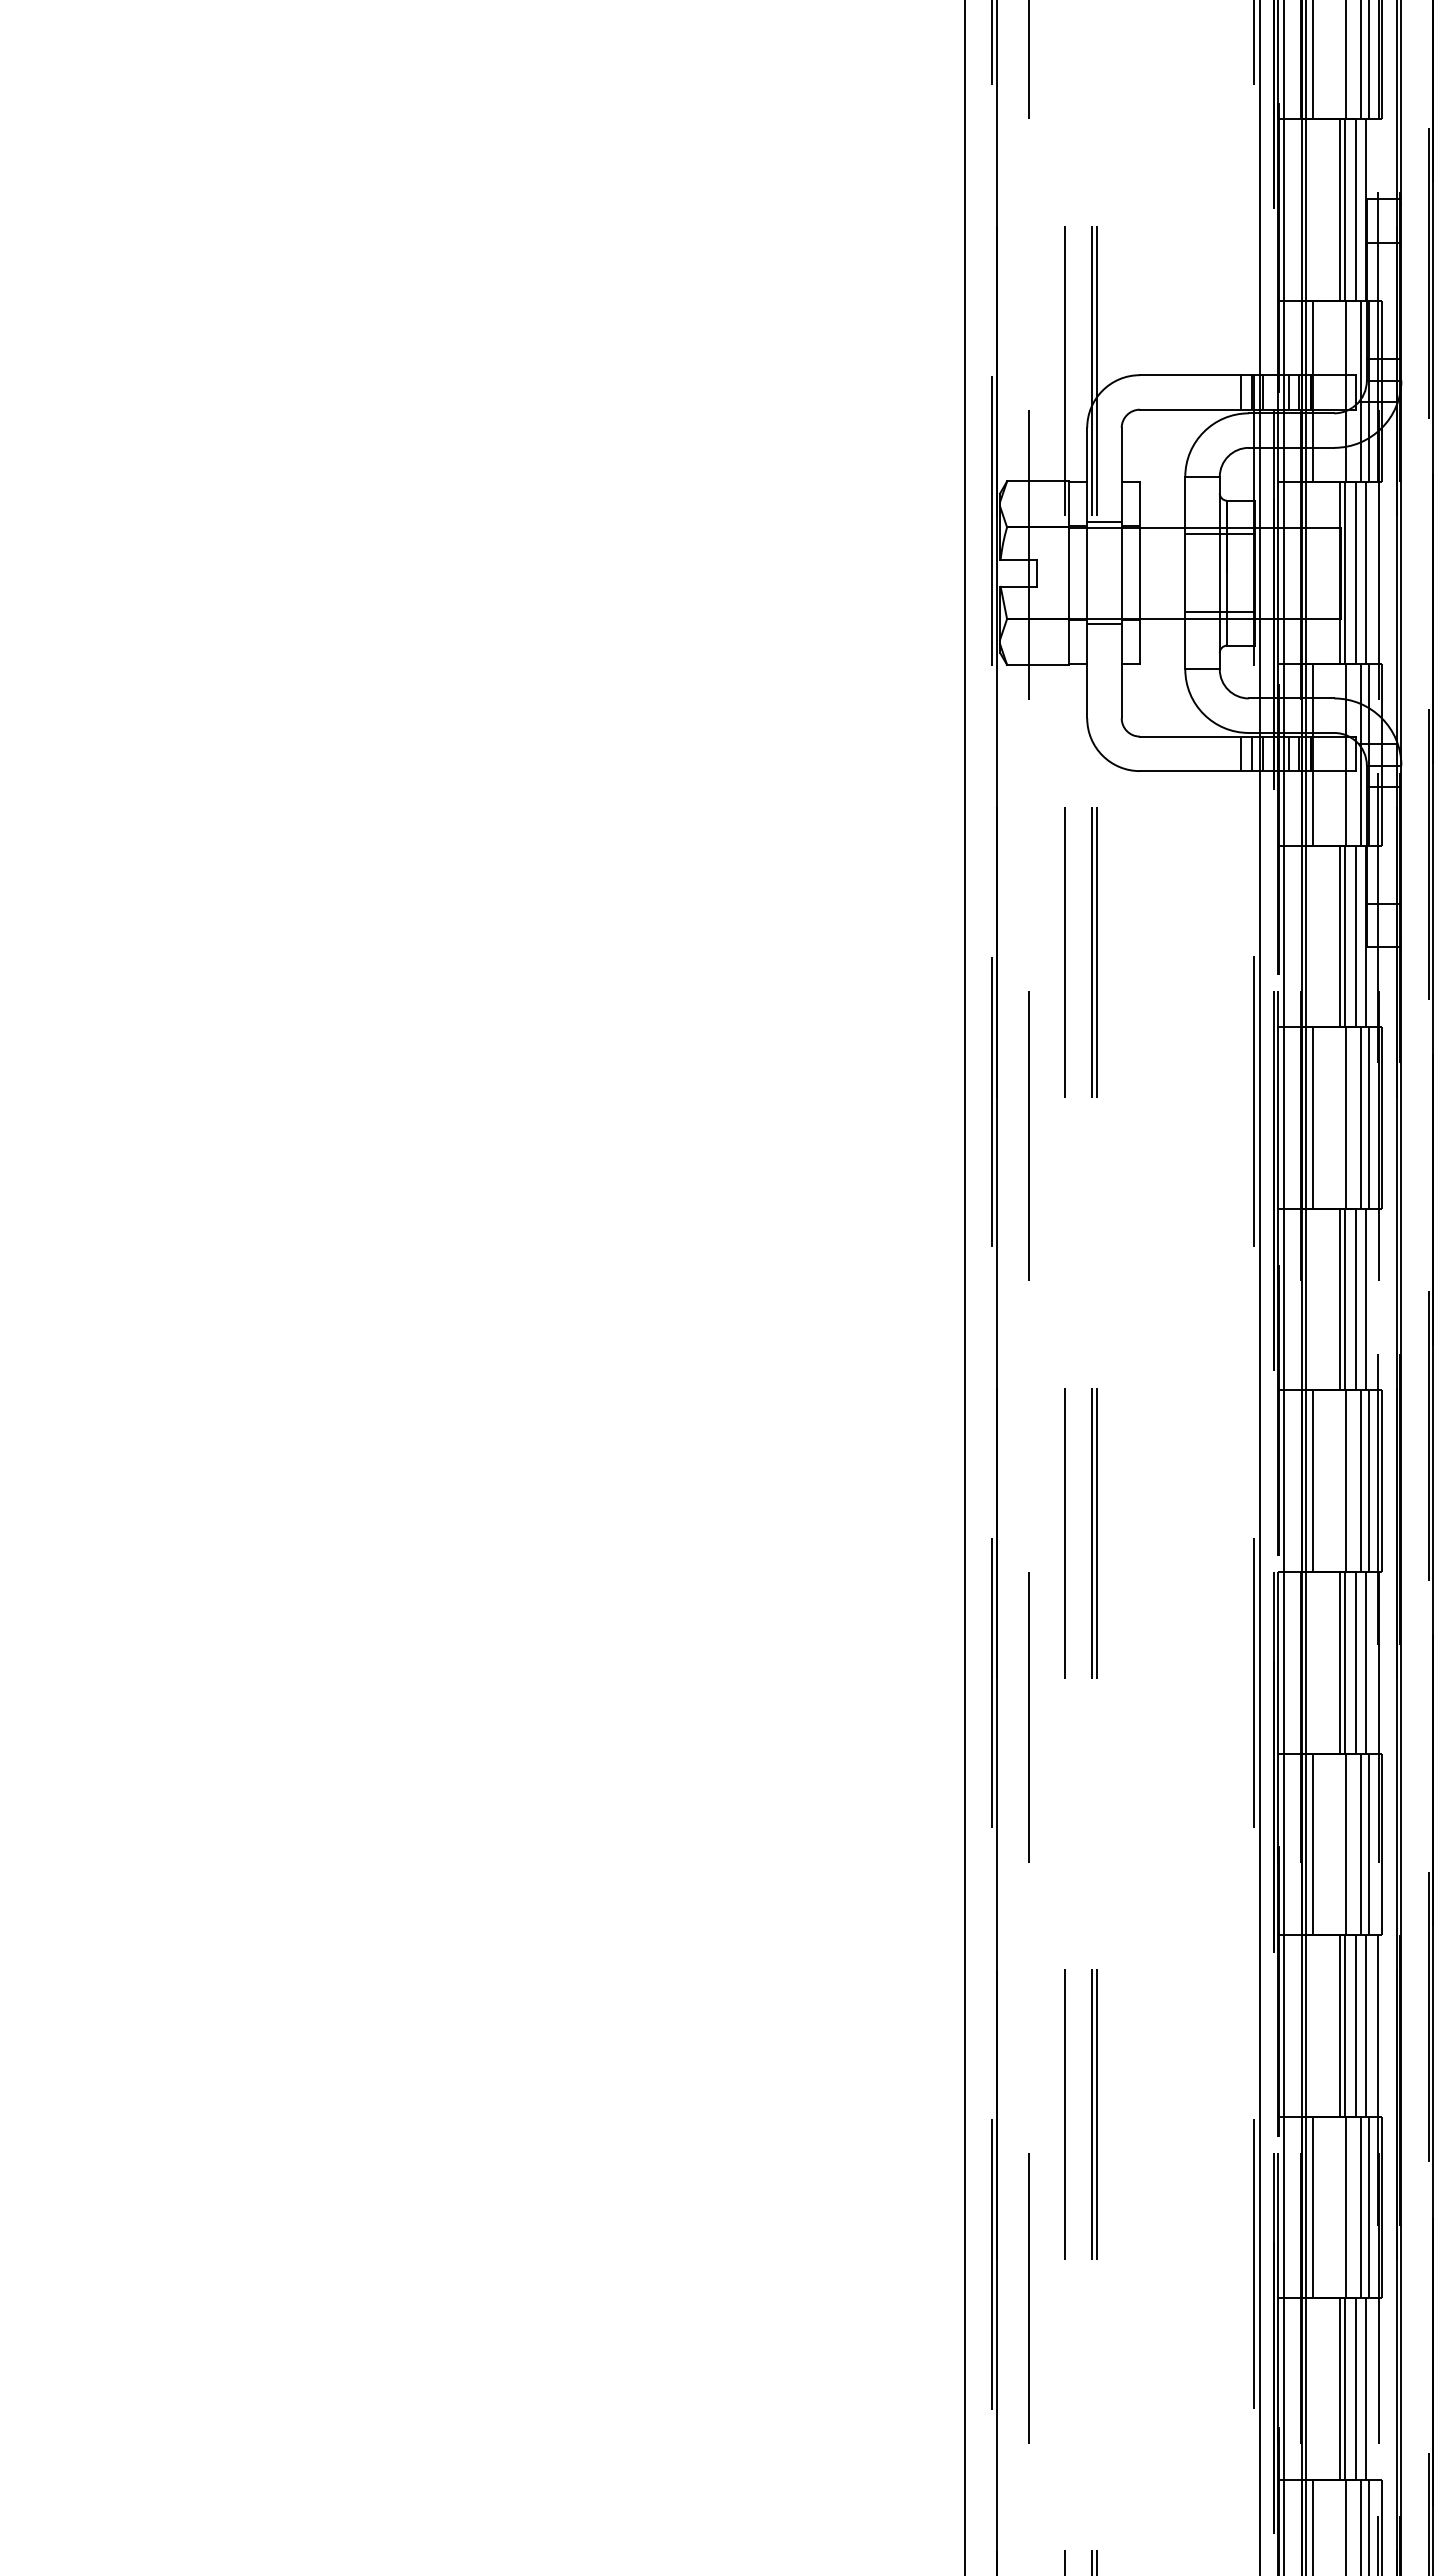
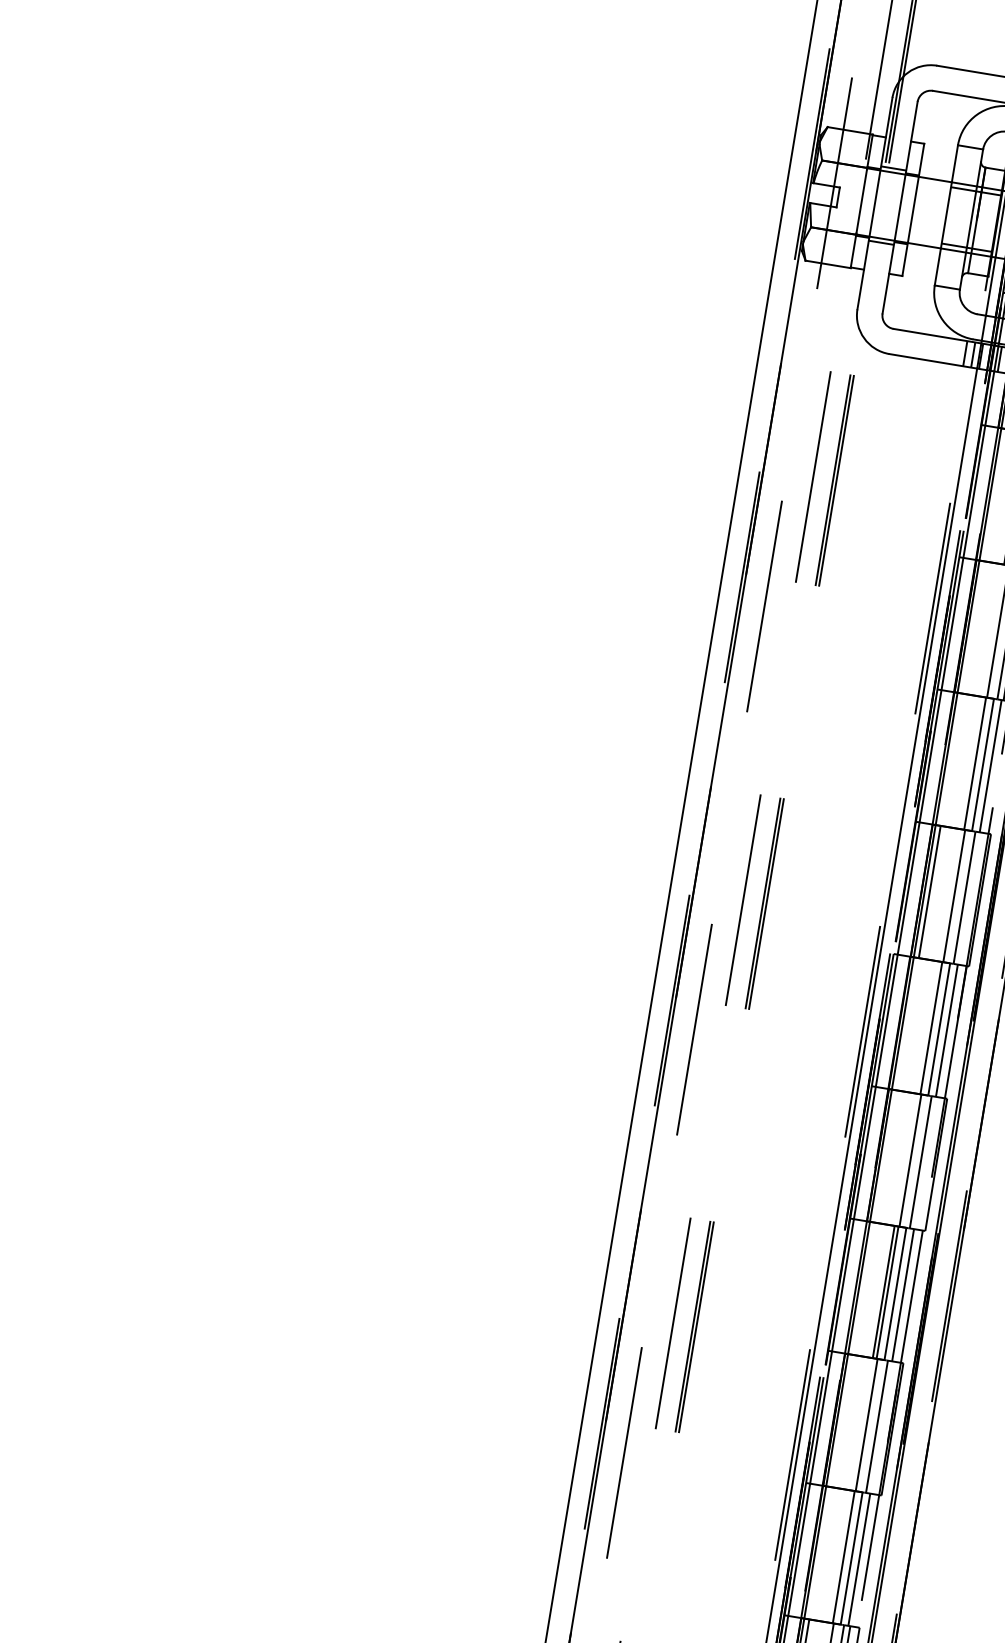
line: (1312, 1117) -> (973, 627), removed
line: (1339, 1299) -> (971, 762), removed
line: (1369, 1480) -> (971, 898), removed
line: (1339, 1662) -> (927, 1027), removed
line: (1312, 1844) -> (885, 1156), removed
line: (1369, 1844) -> (927, 1163), removed
line: (1312, 2207) -> (841, 1420), removed
line: (1369, 2207) -> (883, 1427), removed
line: (1339, 2388) -> (839, 1556), removed

